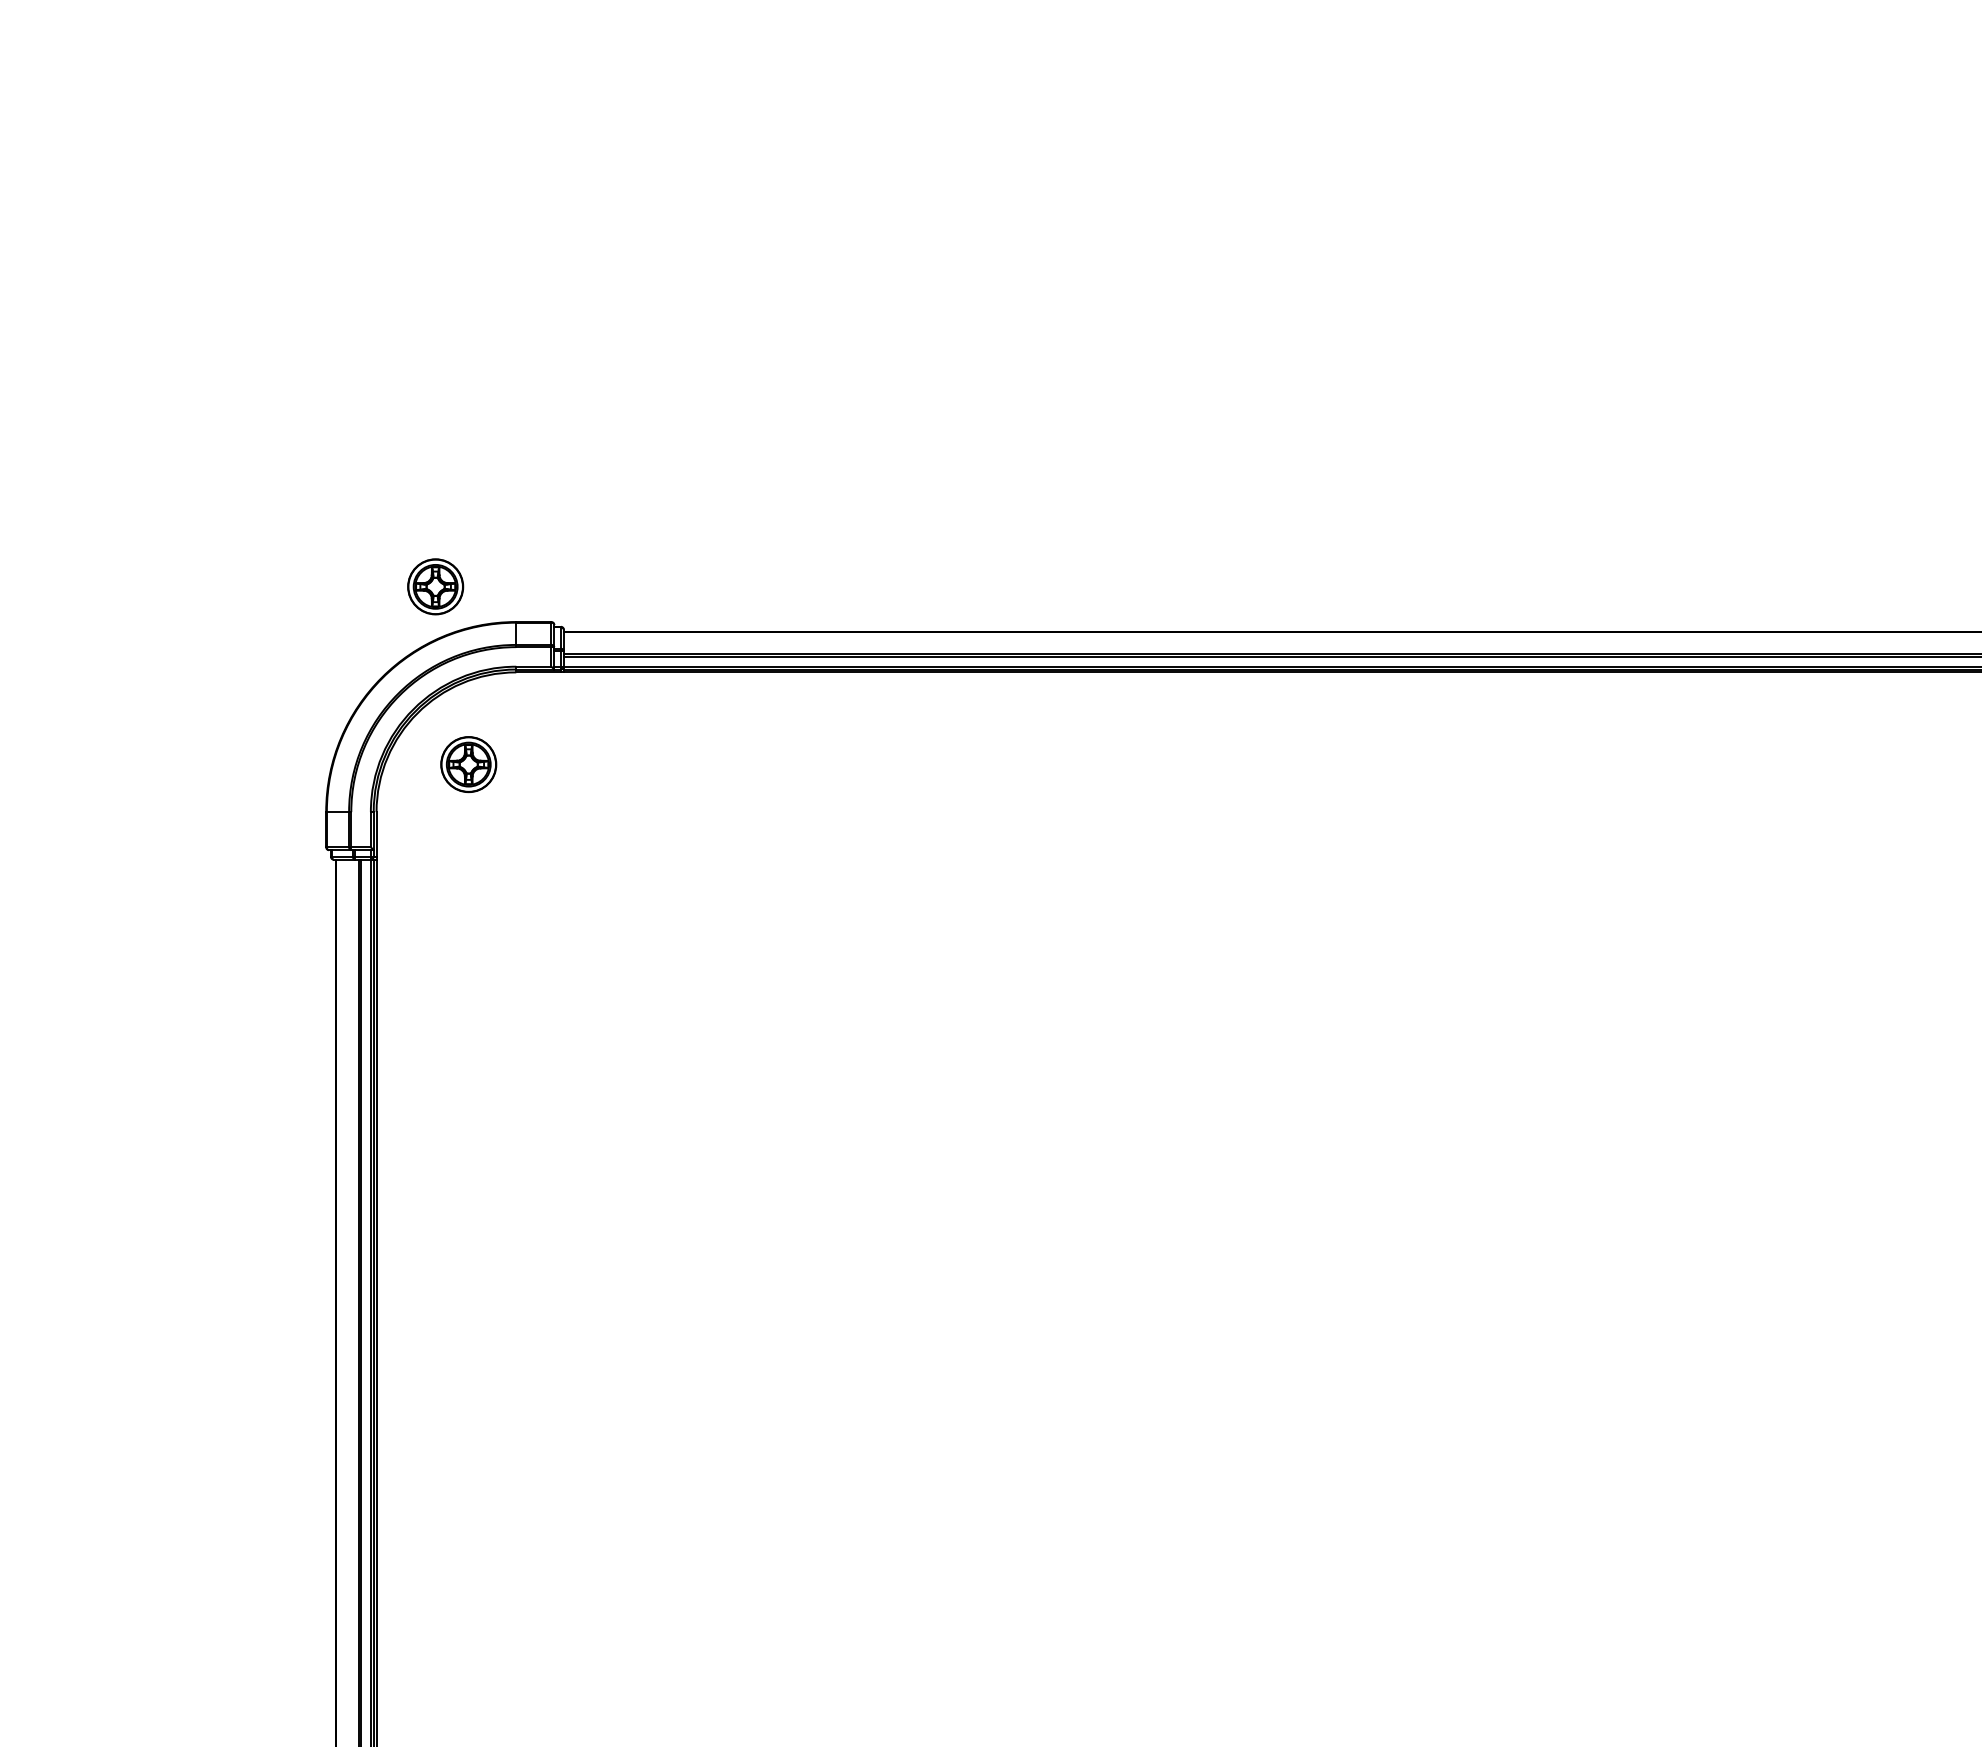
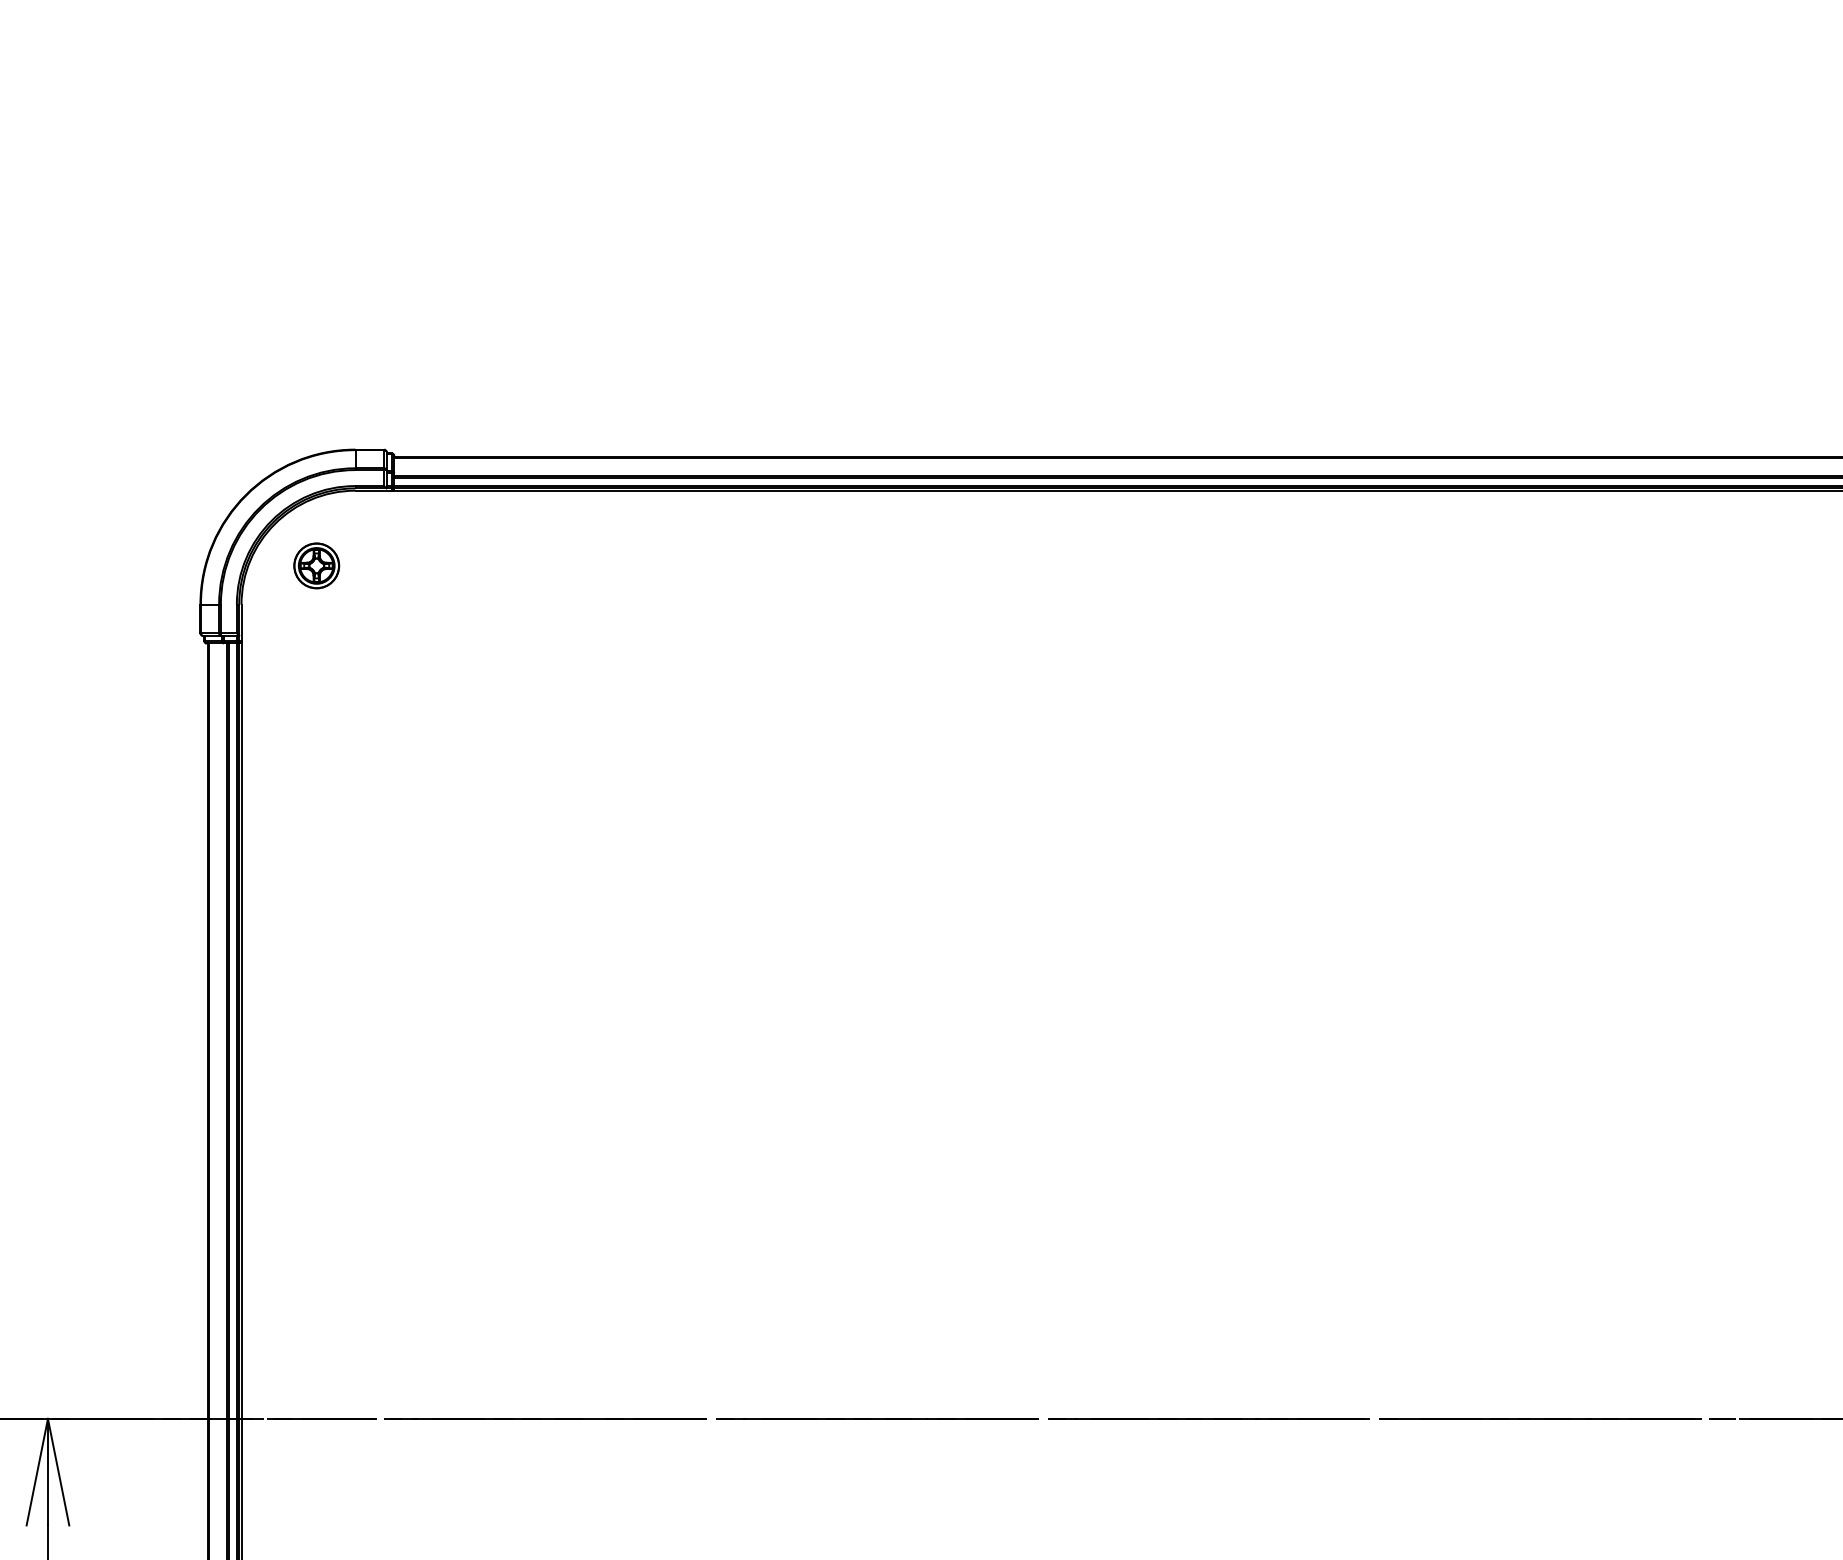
part: (435, 586) -> (289, 420), removed

